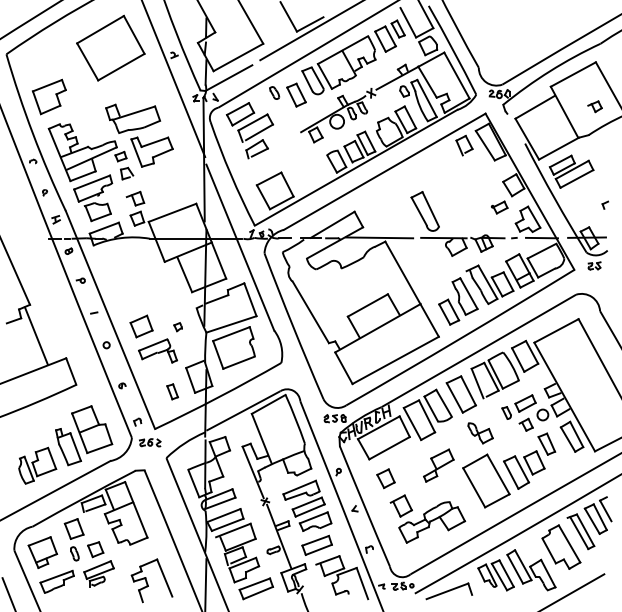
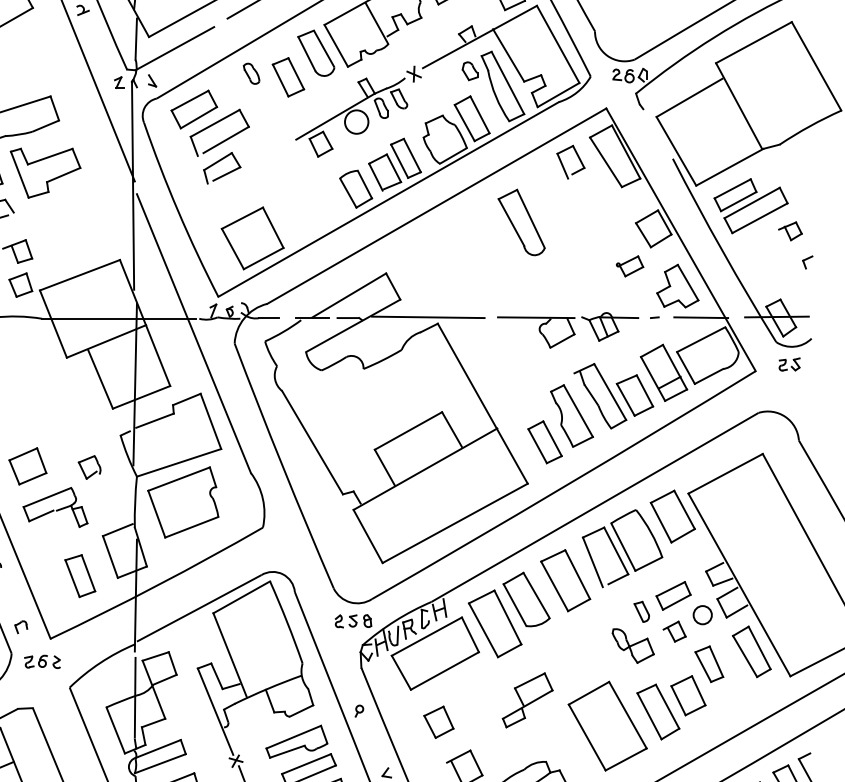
part: (594, 106) -> (789, 230), moved
part: (424, 211) -> (520, 222), moved
part: (177, 326) -> (88, 466), size x1.67
part: (172, 391) -> (79, 575), size x1.67
part: (480, 433) -> (633, 646), moved

